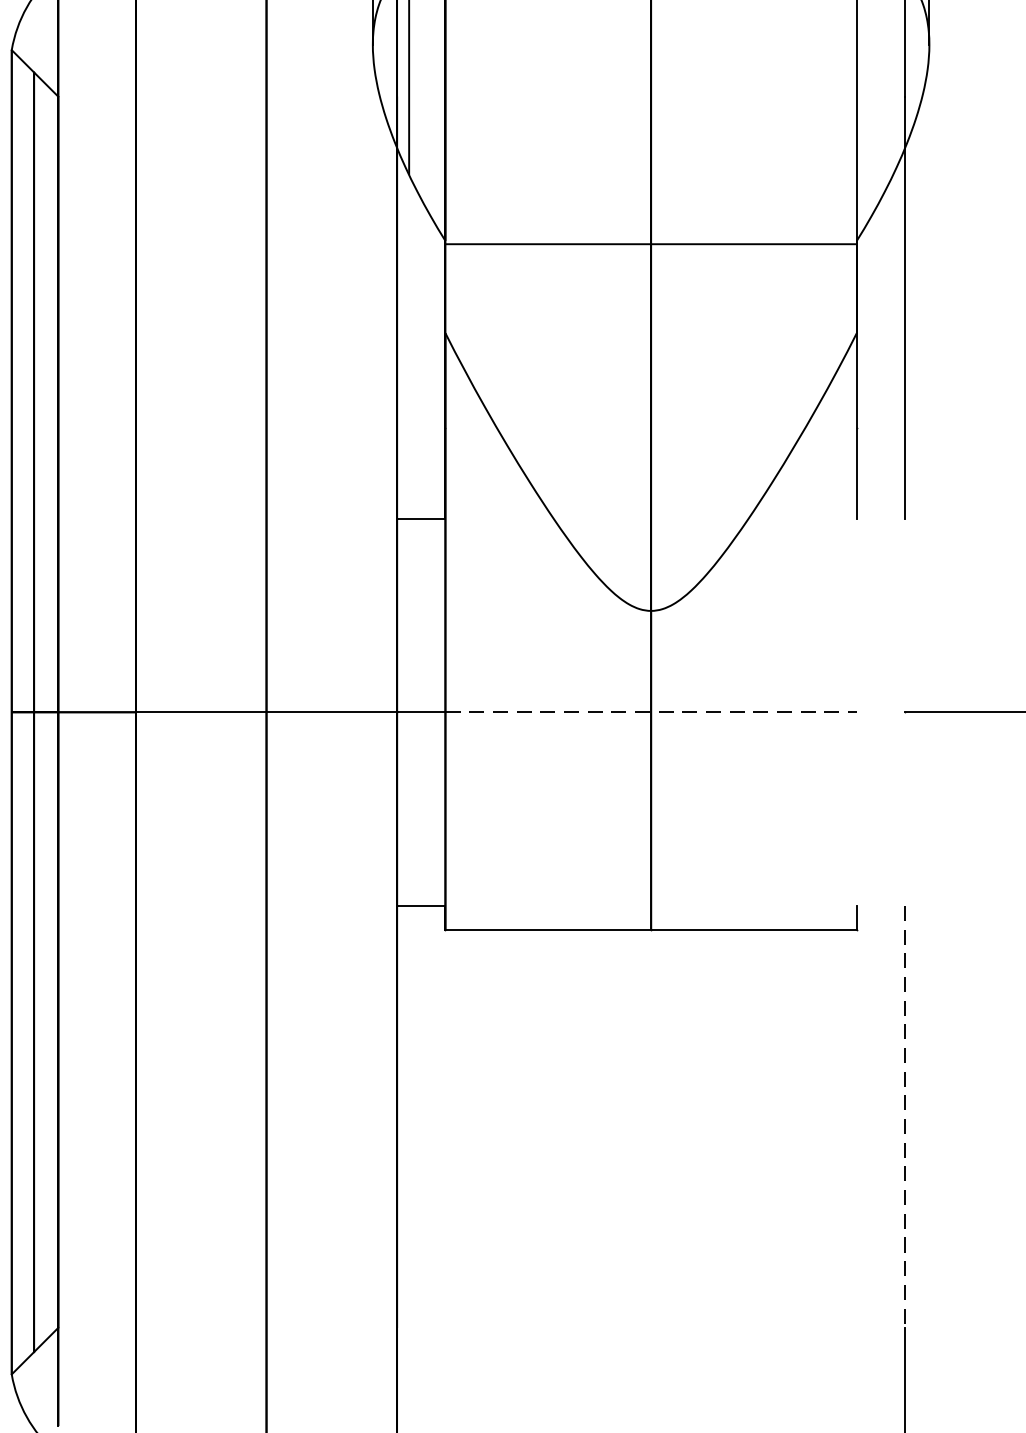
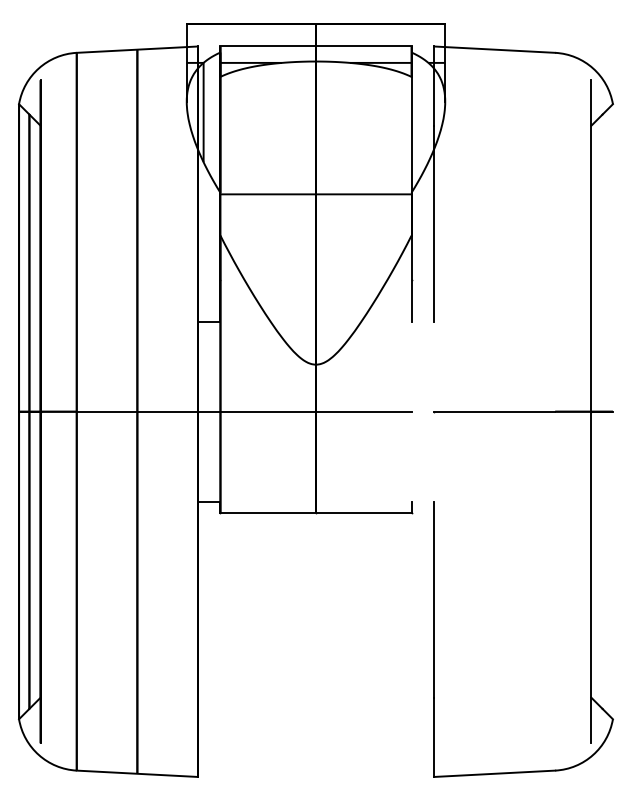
line: (650, 711) -> (315, 411), dashed -> solid
line: (904, 1116) -> (433, 599), dashed -> solid

